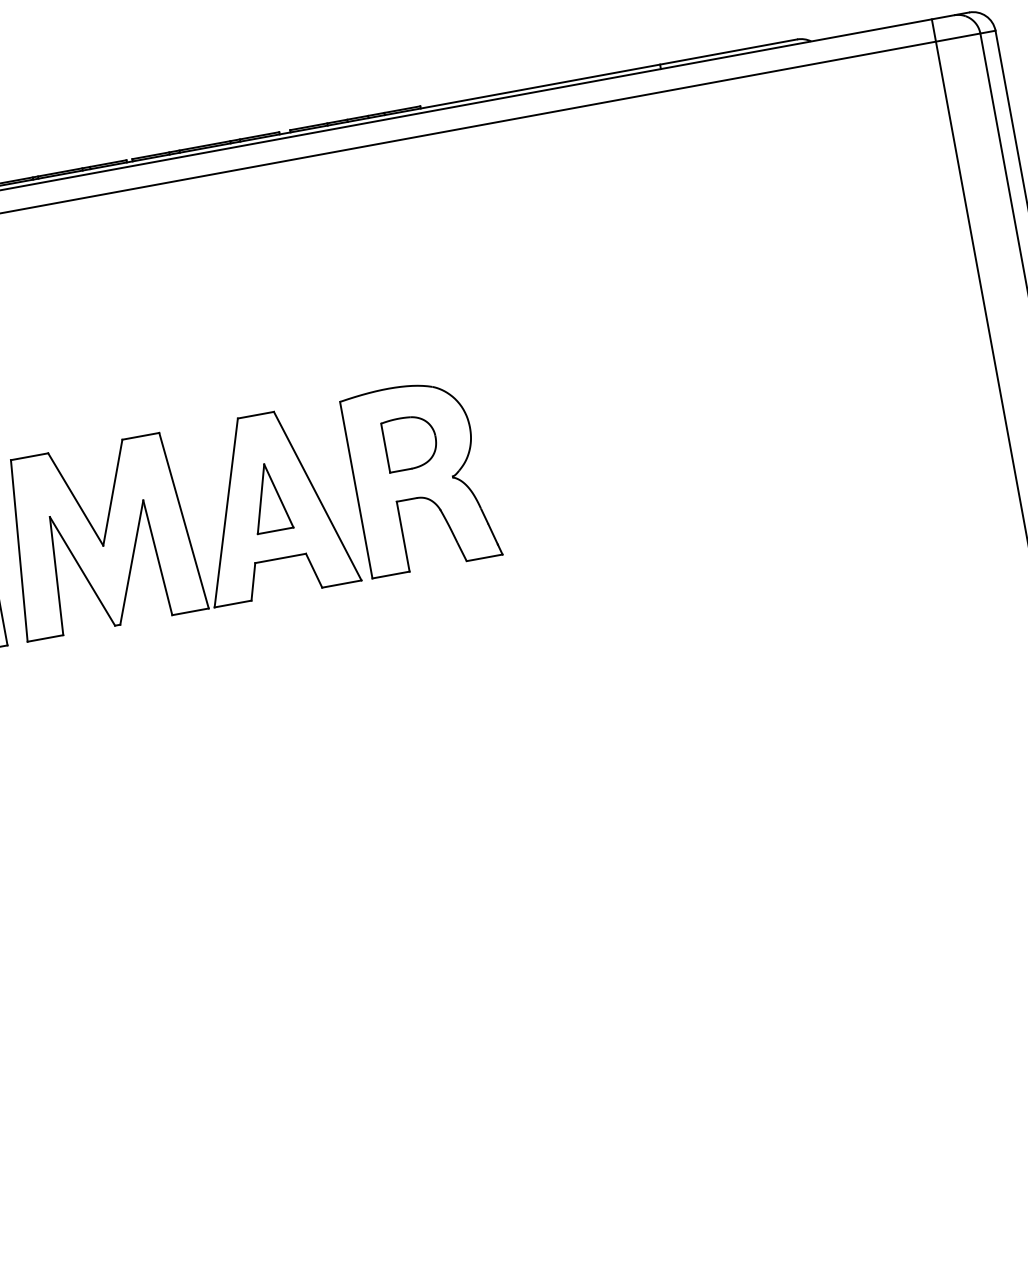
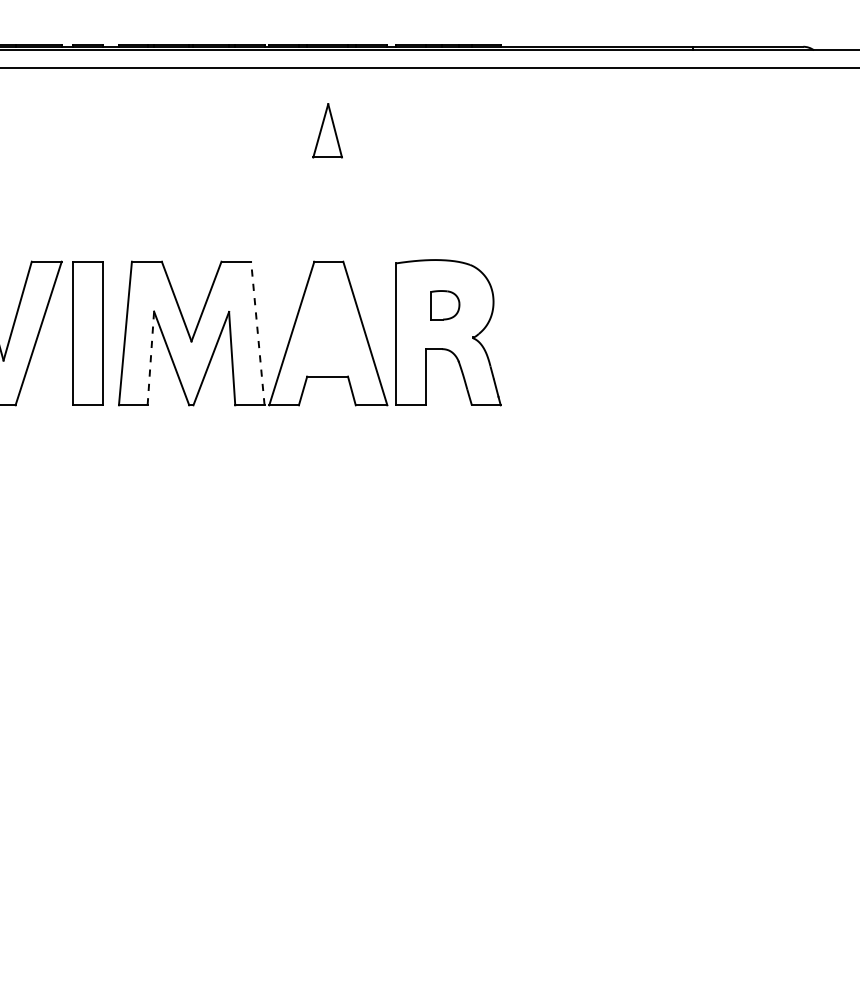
part: (411, 443) -> (445, 305), size x0.7
part: (269, 497) -> (327, 130), moved
line: (183, 520) -> (257, 333), solid -> dashed
line: (56, 576) -> (150, 358), solid -> dashed

